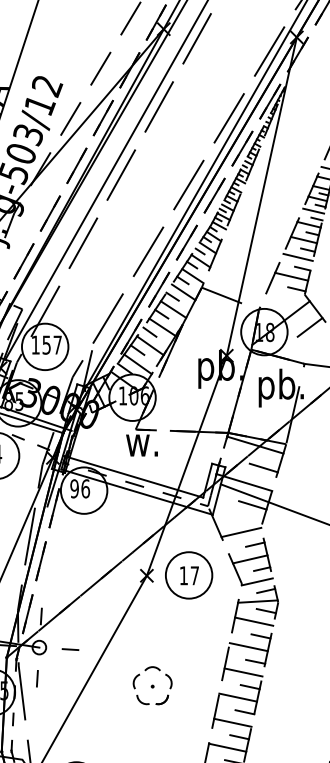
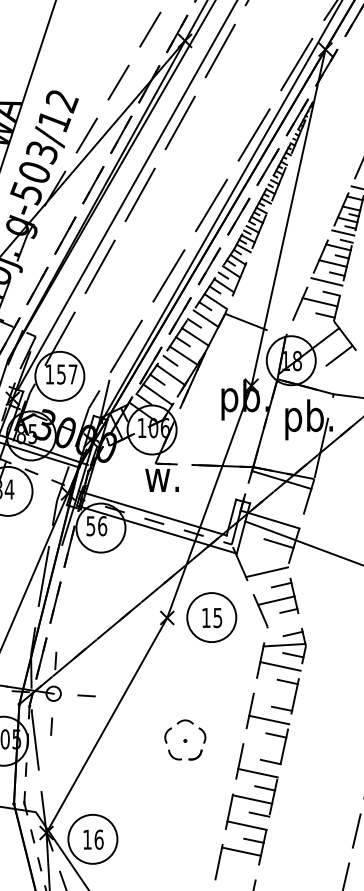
line: (263, 467) -> (290, 503), removed
text: (74, 489) -> (90, 526), 96 -> 56
text: (194, 576) -> (217, 618), 17 -> 15
line: (257, 581) -> (283, 624), removed
line: (248, 647) -> (274, 693), removed
part: (152, 685) -> (185, 739), moved
line: (238, 697) -> (263, 746), removed

